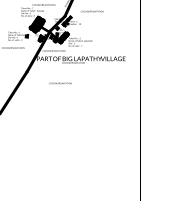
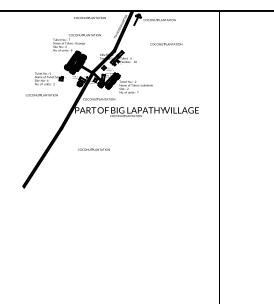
text: (92, 11) -> (166, 44), moved
text: (60, 83) -> (93, 149), moved

